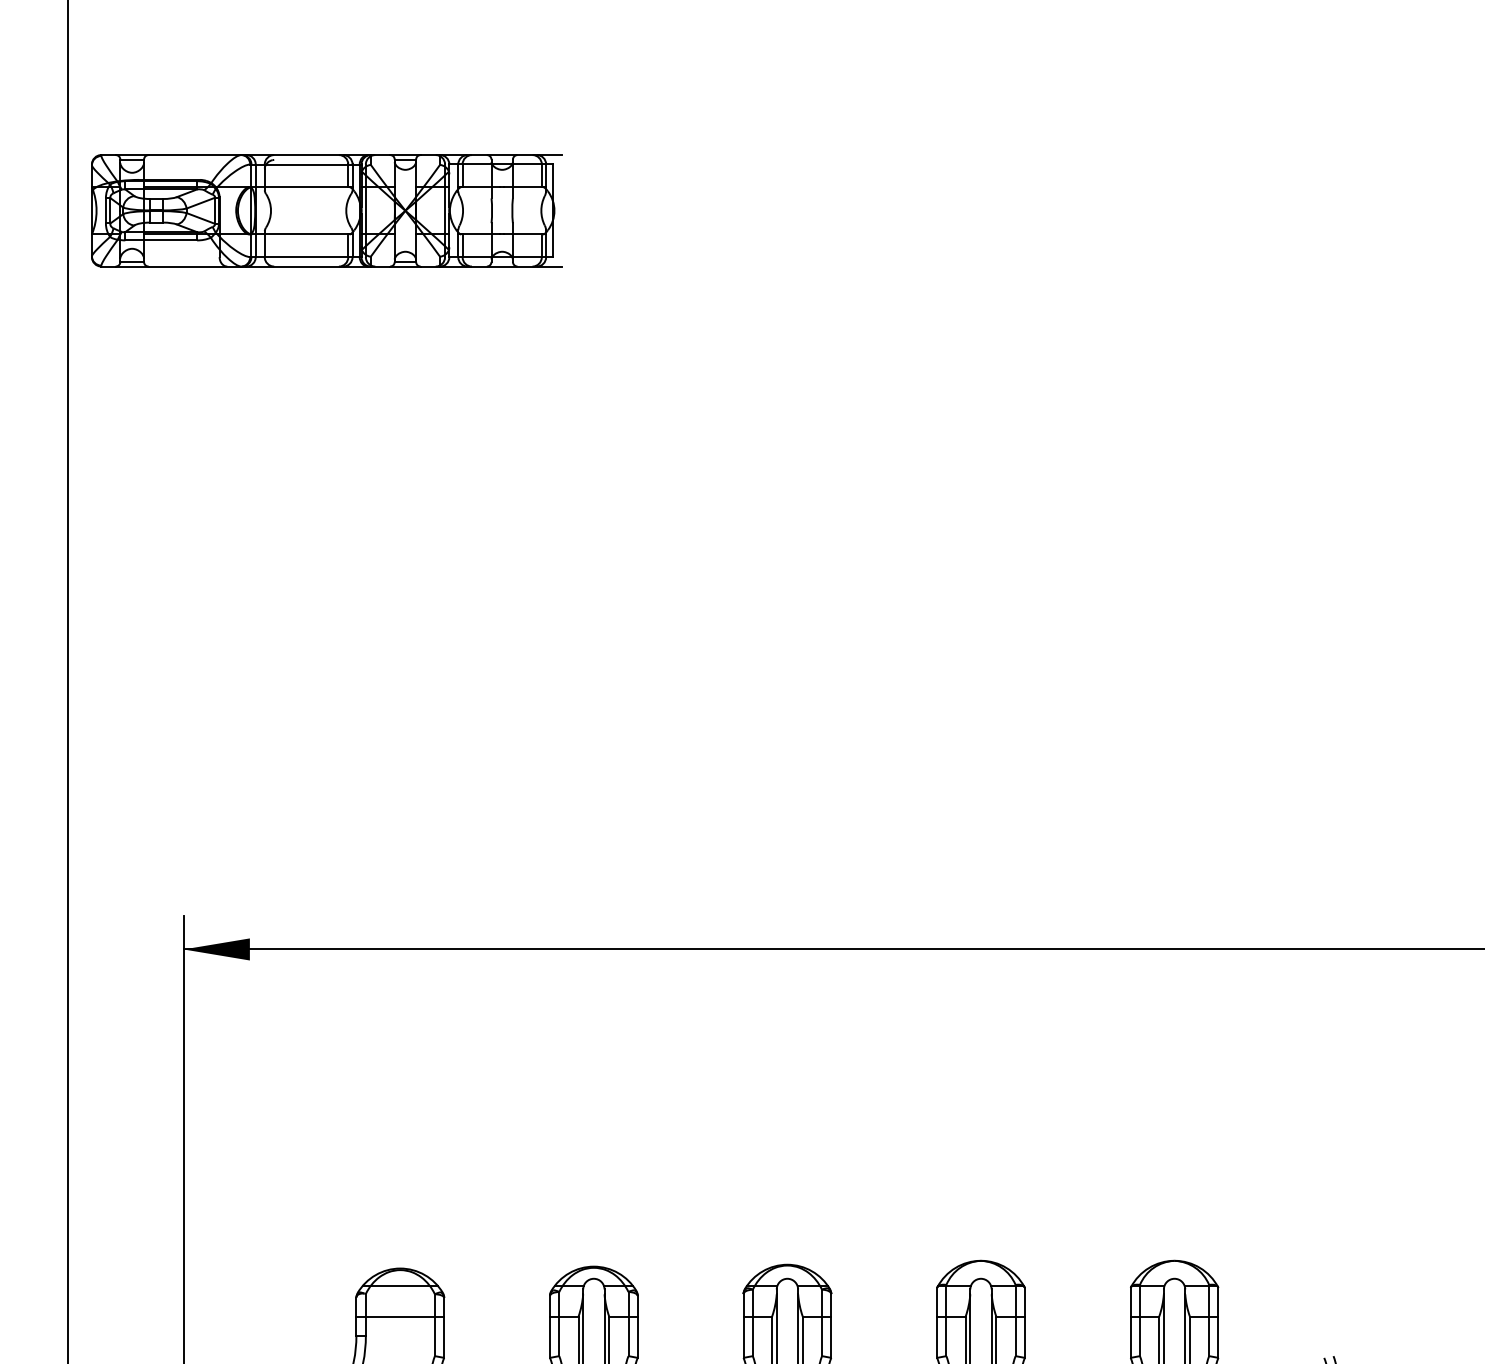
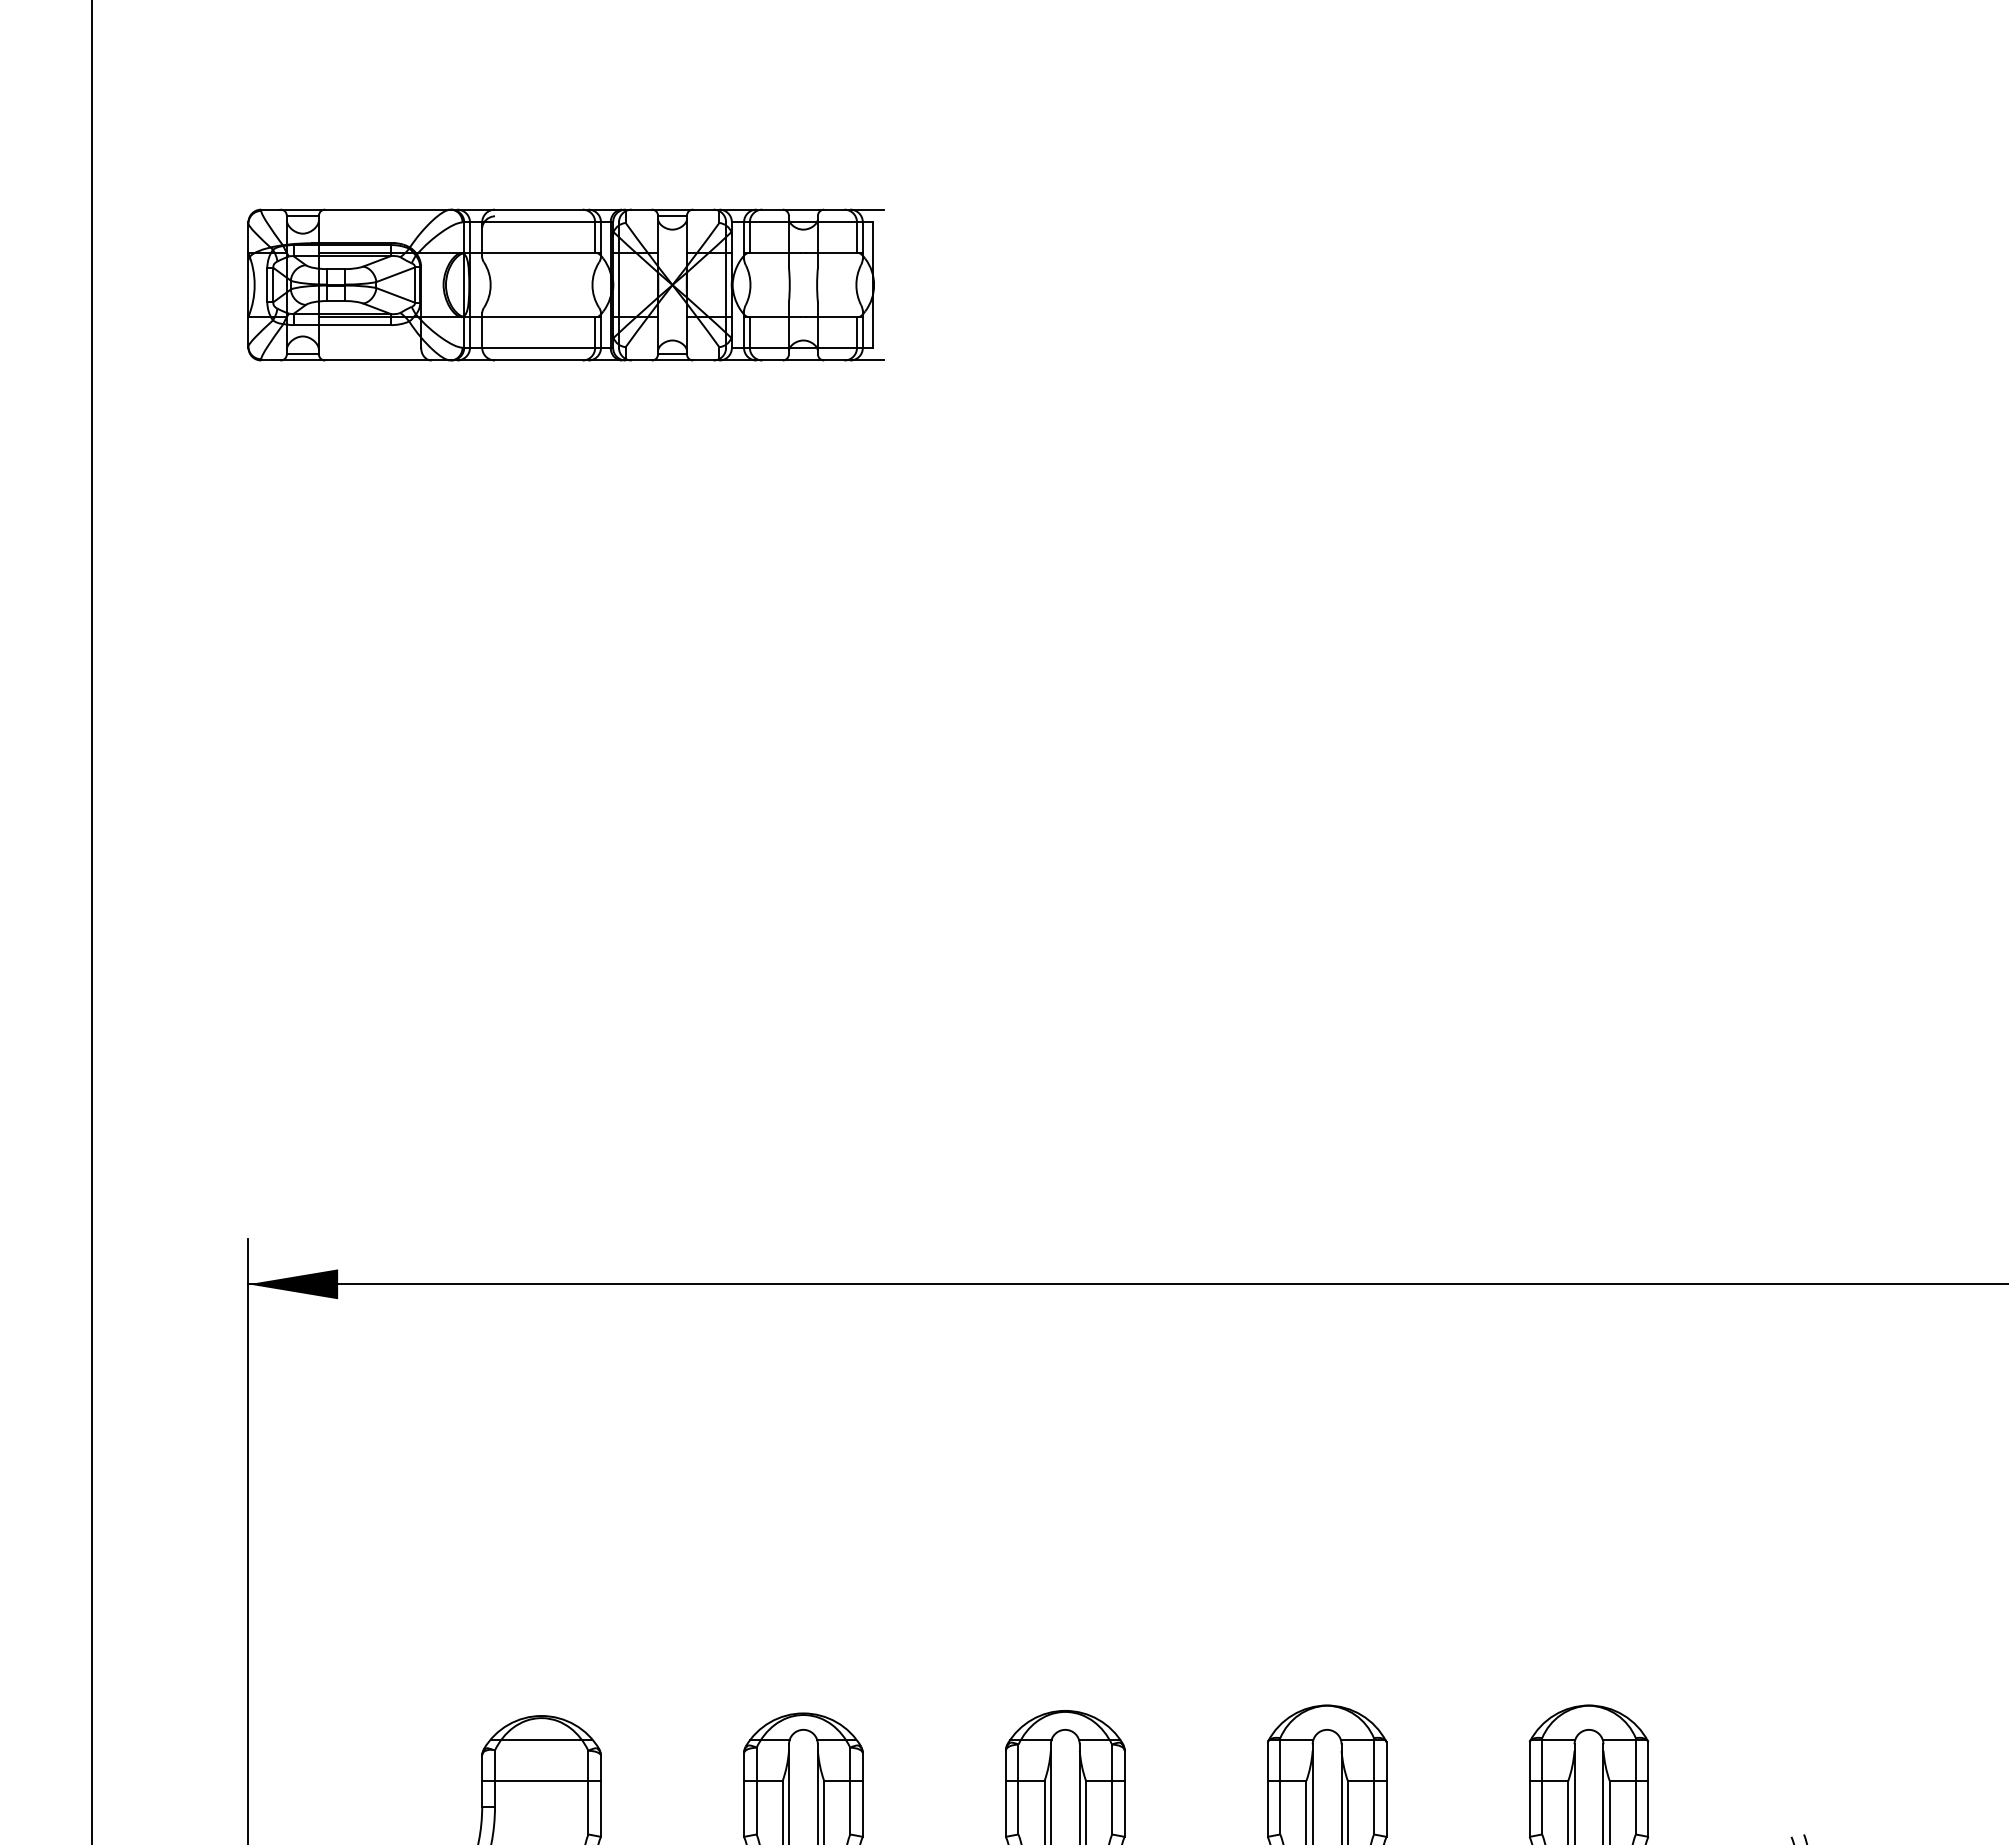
part: (326, 210) -> (565, 284), moved

